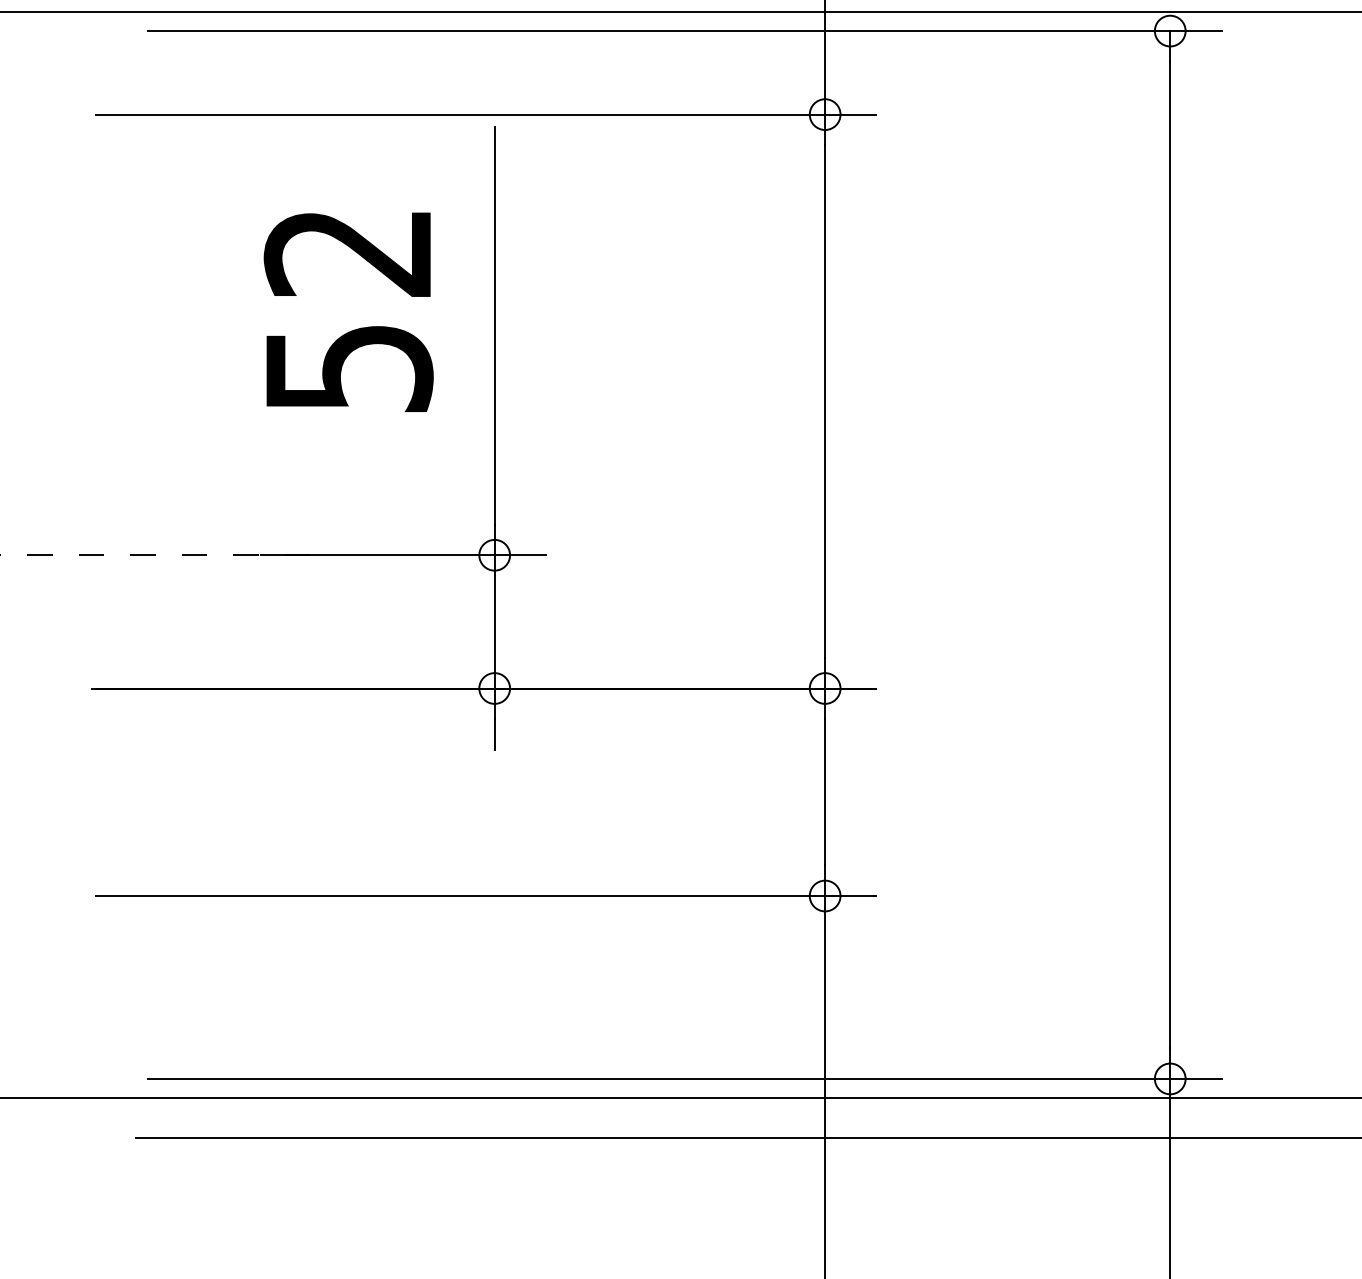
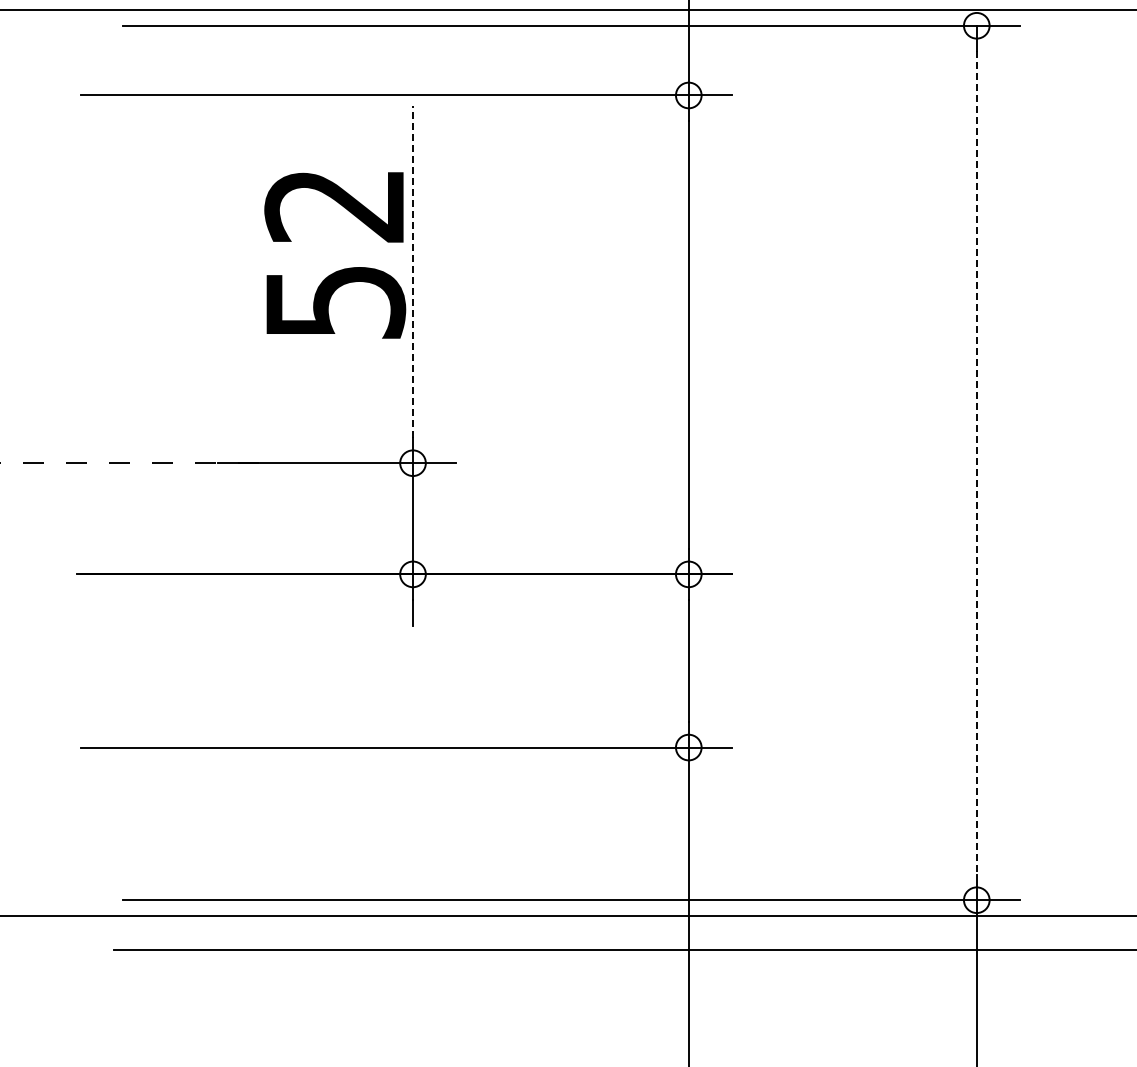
text: (349, 312) -> (335, 255), moved
line: (495, 325) -> (413, 271), solid -> dashed
line: (1169, 555) -> (976, 463), solid -> dashed

